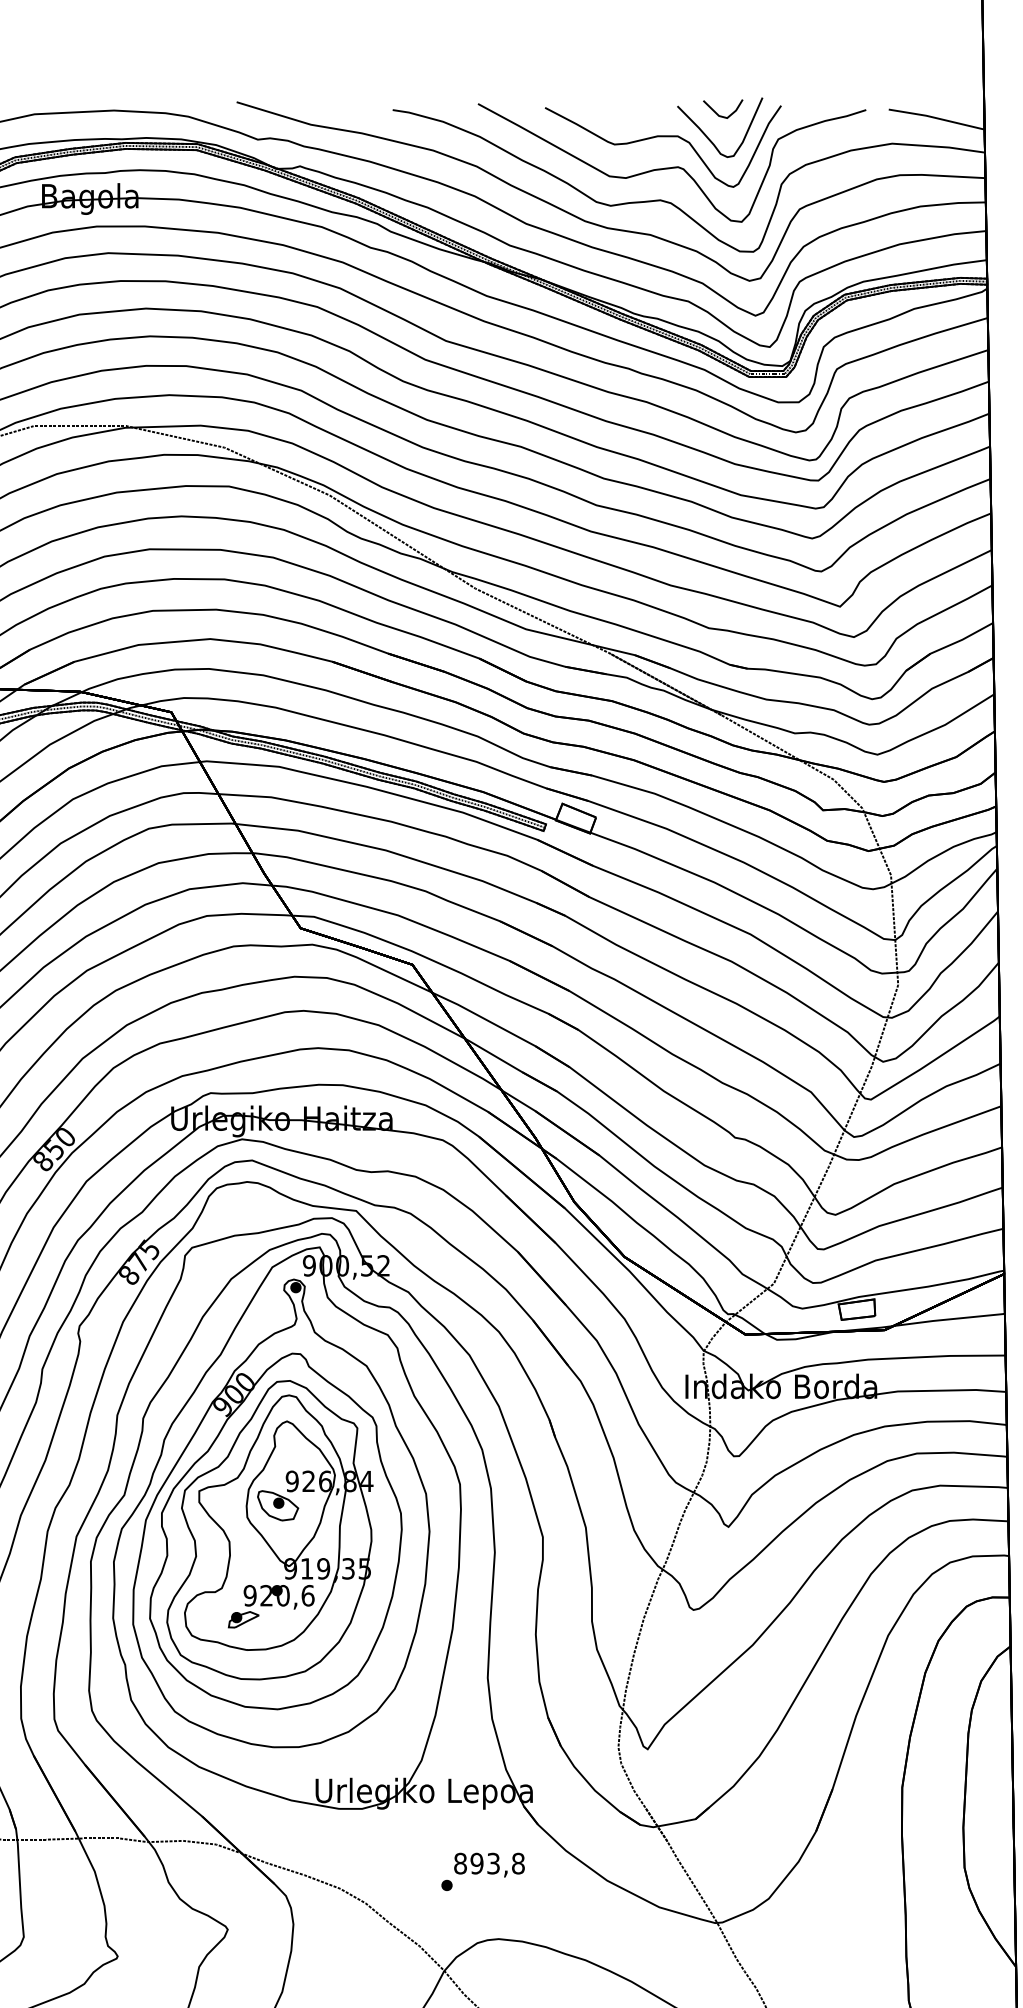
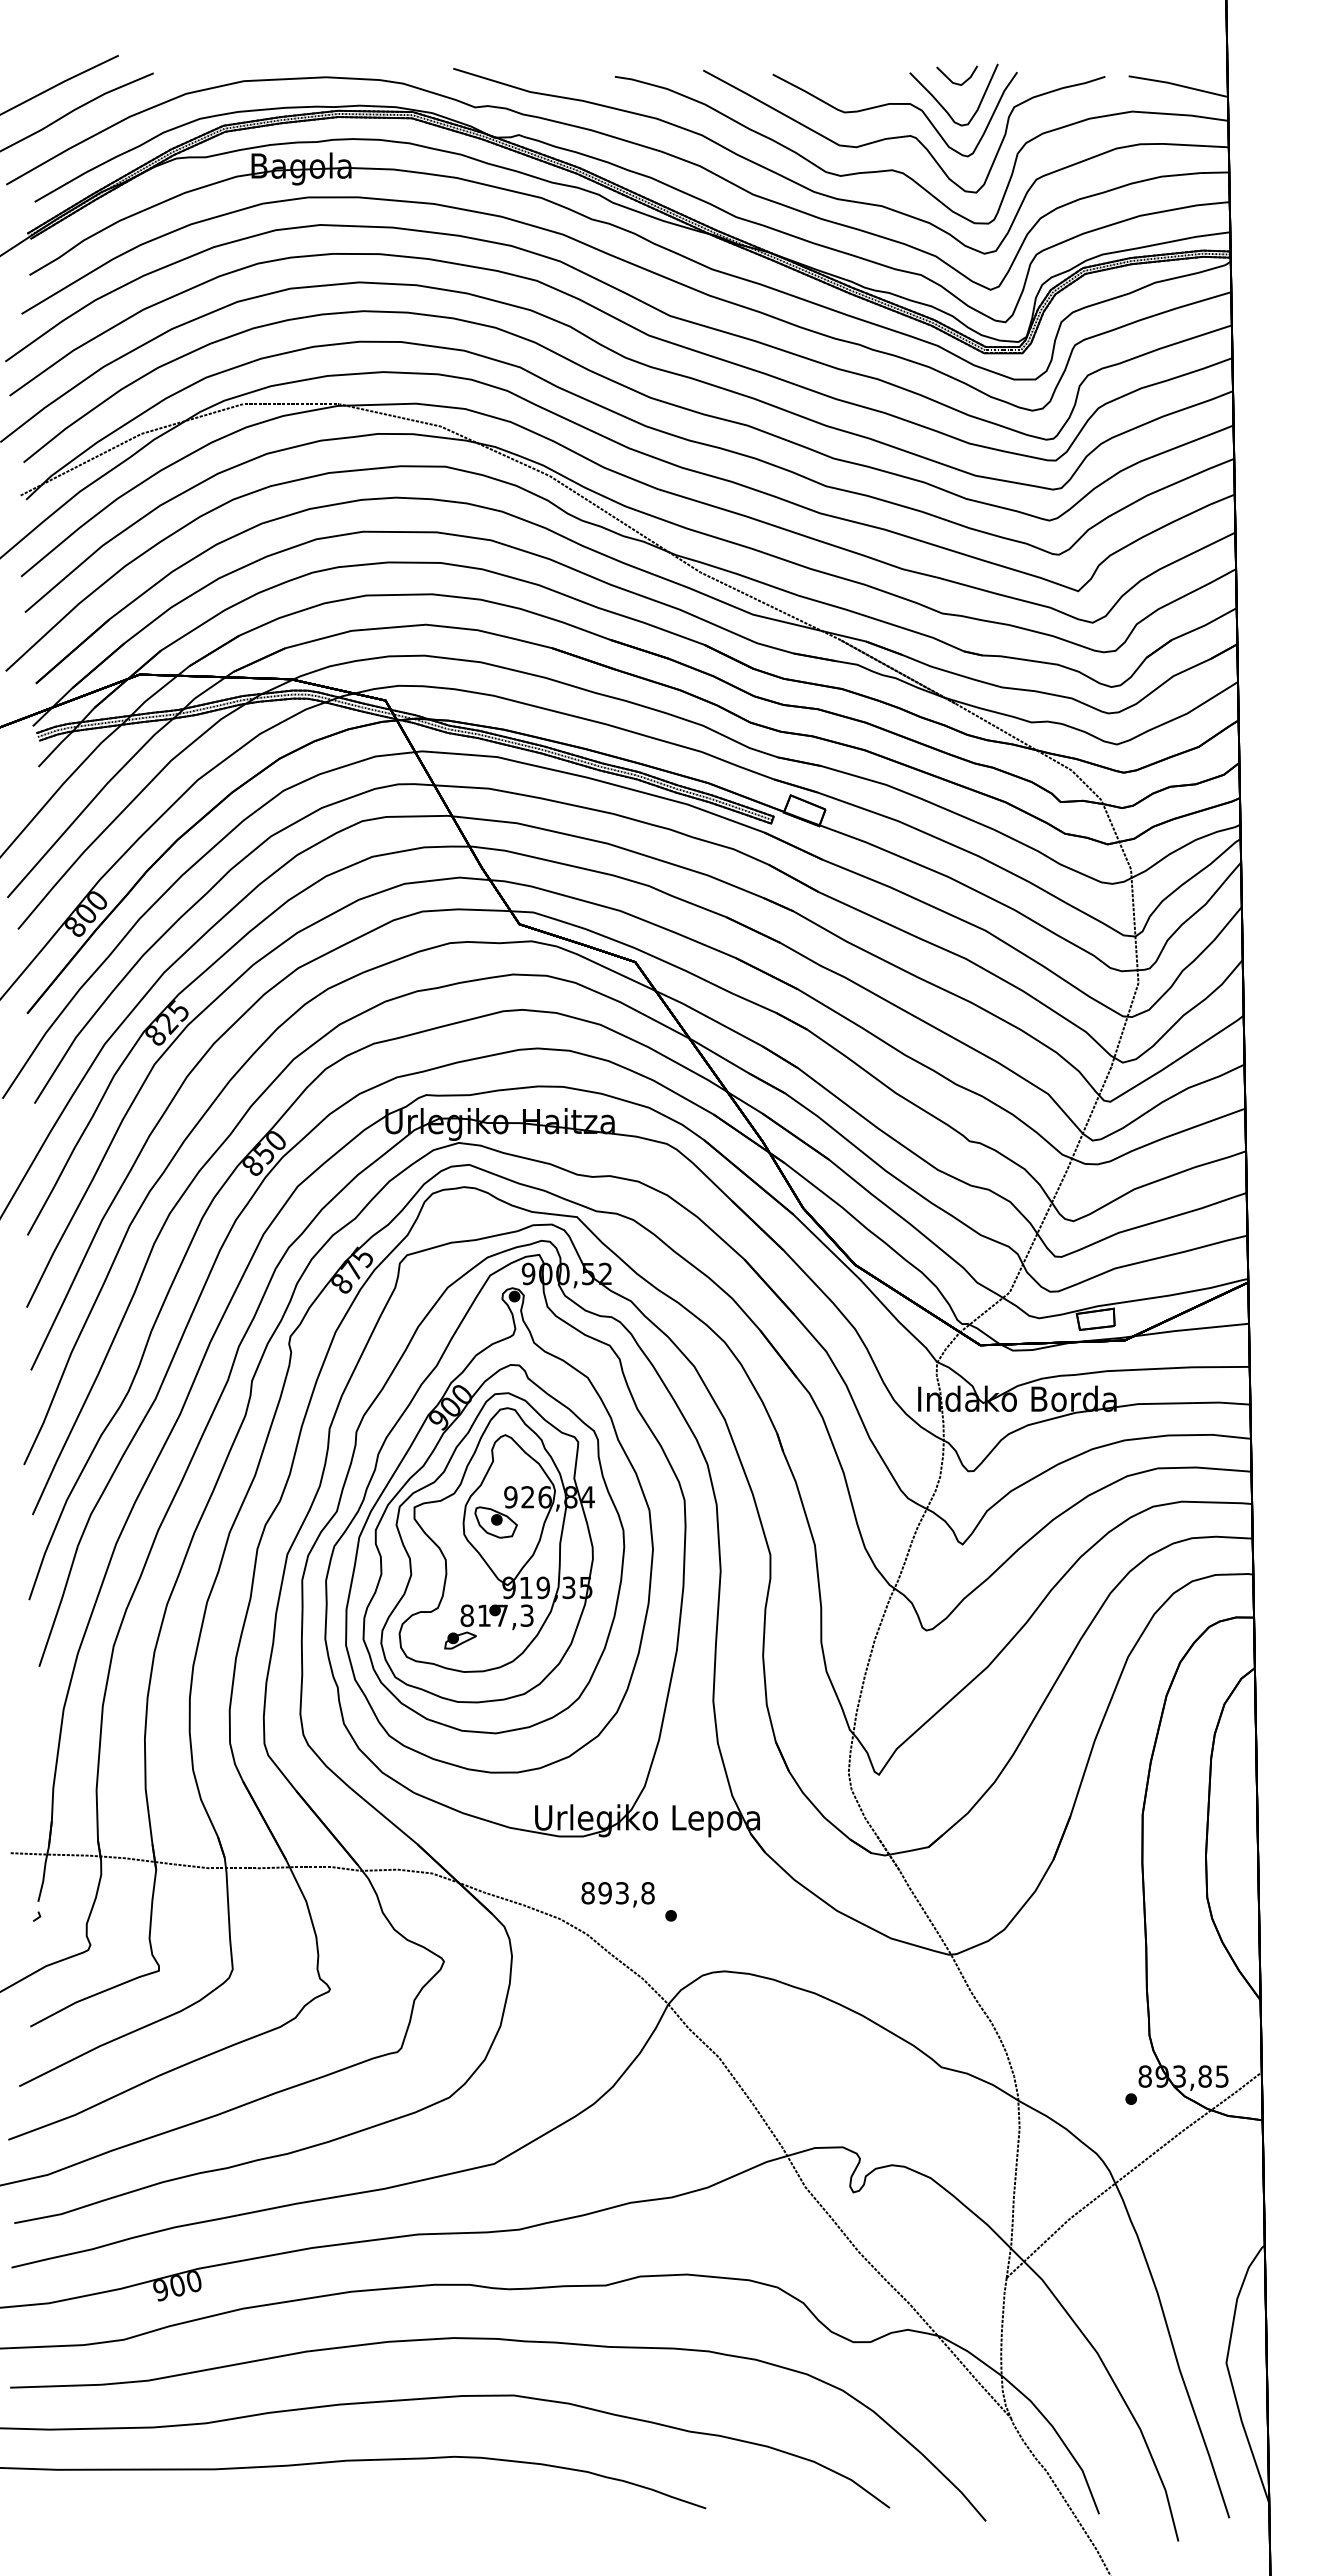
text: (279, 1595) -> (497, 1615), 920,6 -> 817,3
text: (488, 1864) -> (617, 1894), moved

